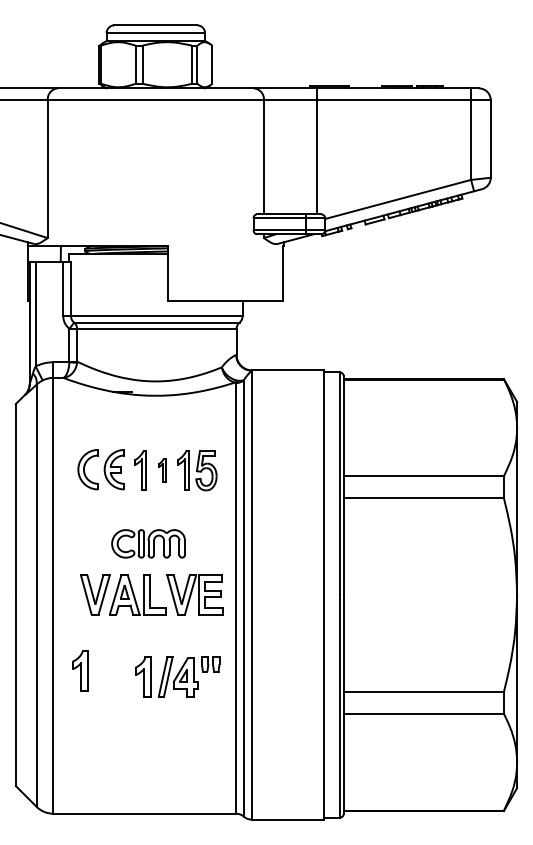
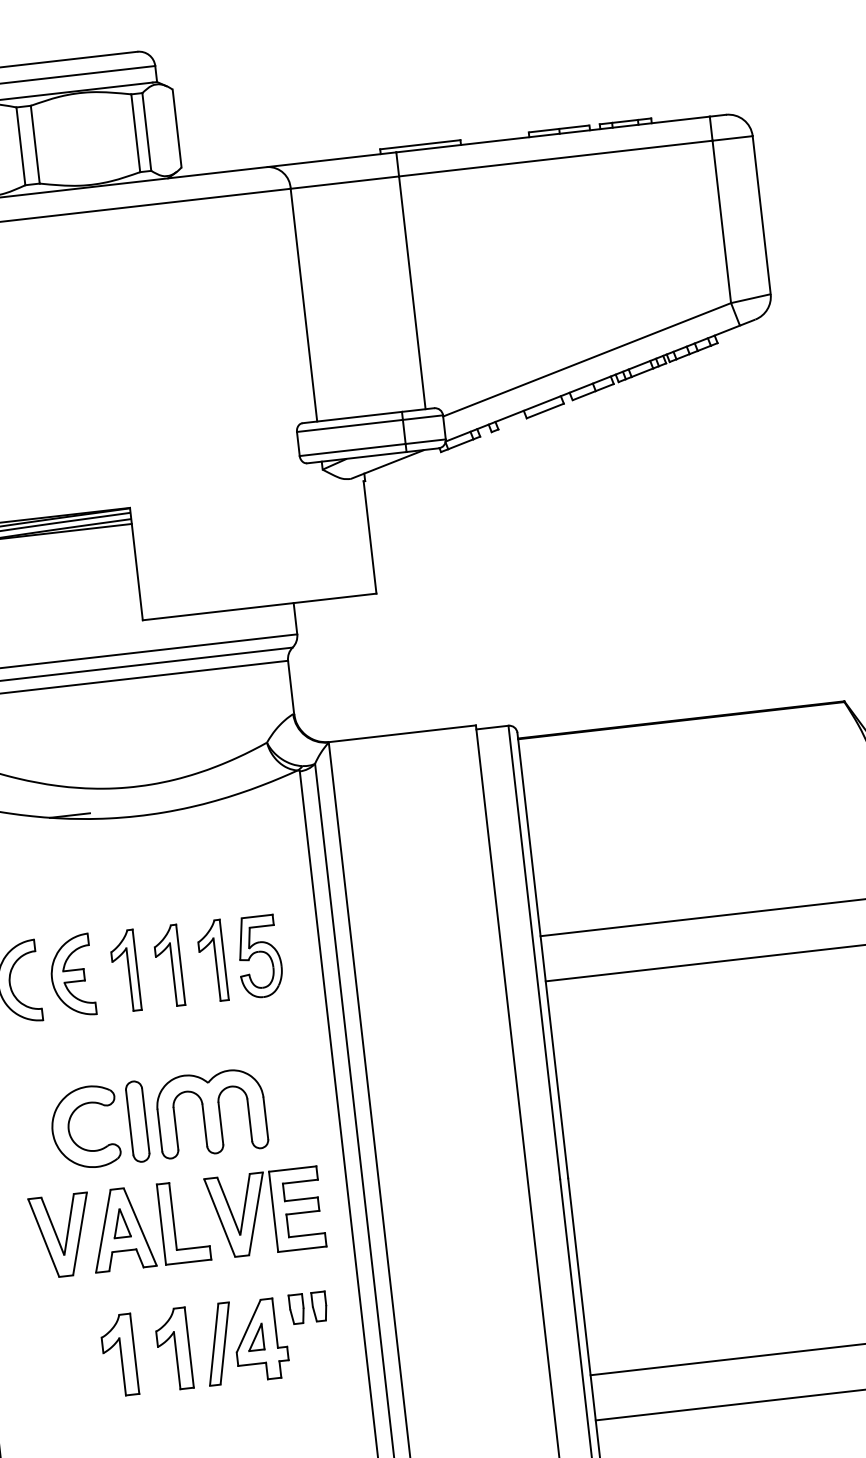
part: (161, 470) -> (167, 966), size x1.67
part: (148, 543) -> (158, 1118), size x1.43
part: (80, 670) -> (119, 1354), moved
part: (177, 676) -> (243, 1340), moved

